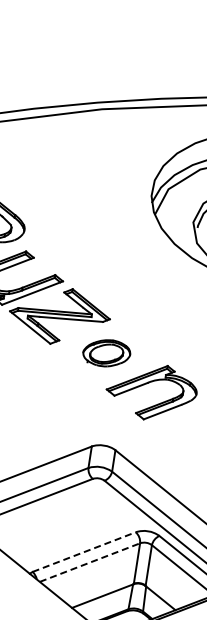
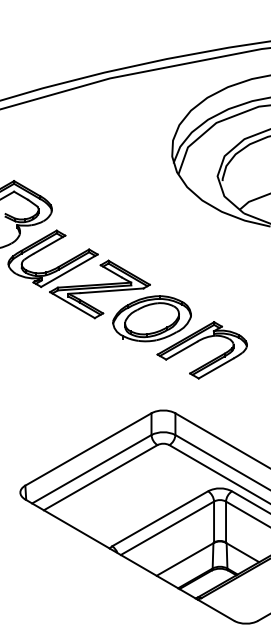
part: (106, 352) -> (151, 318), size x1.67
line: (84, 551) -> (160, 518), dashed -> solid
line: (89, 562) -> (167, 528), dashed -> solid

